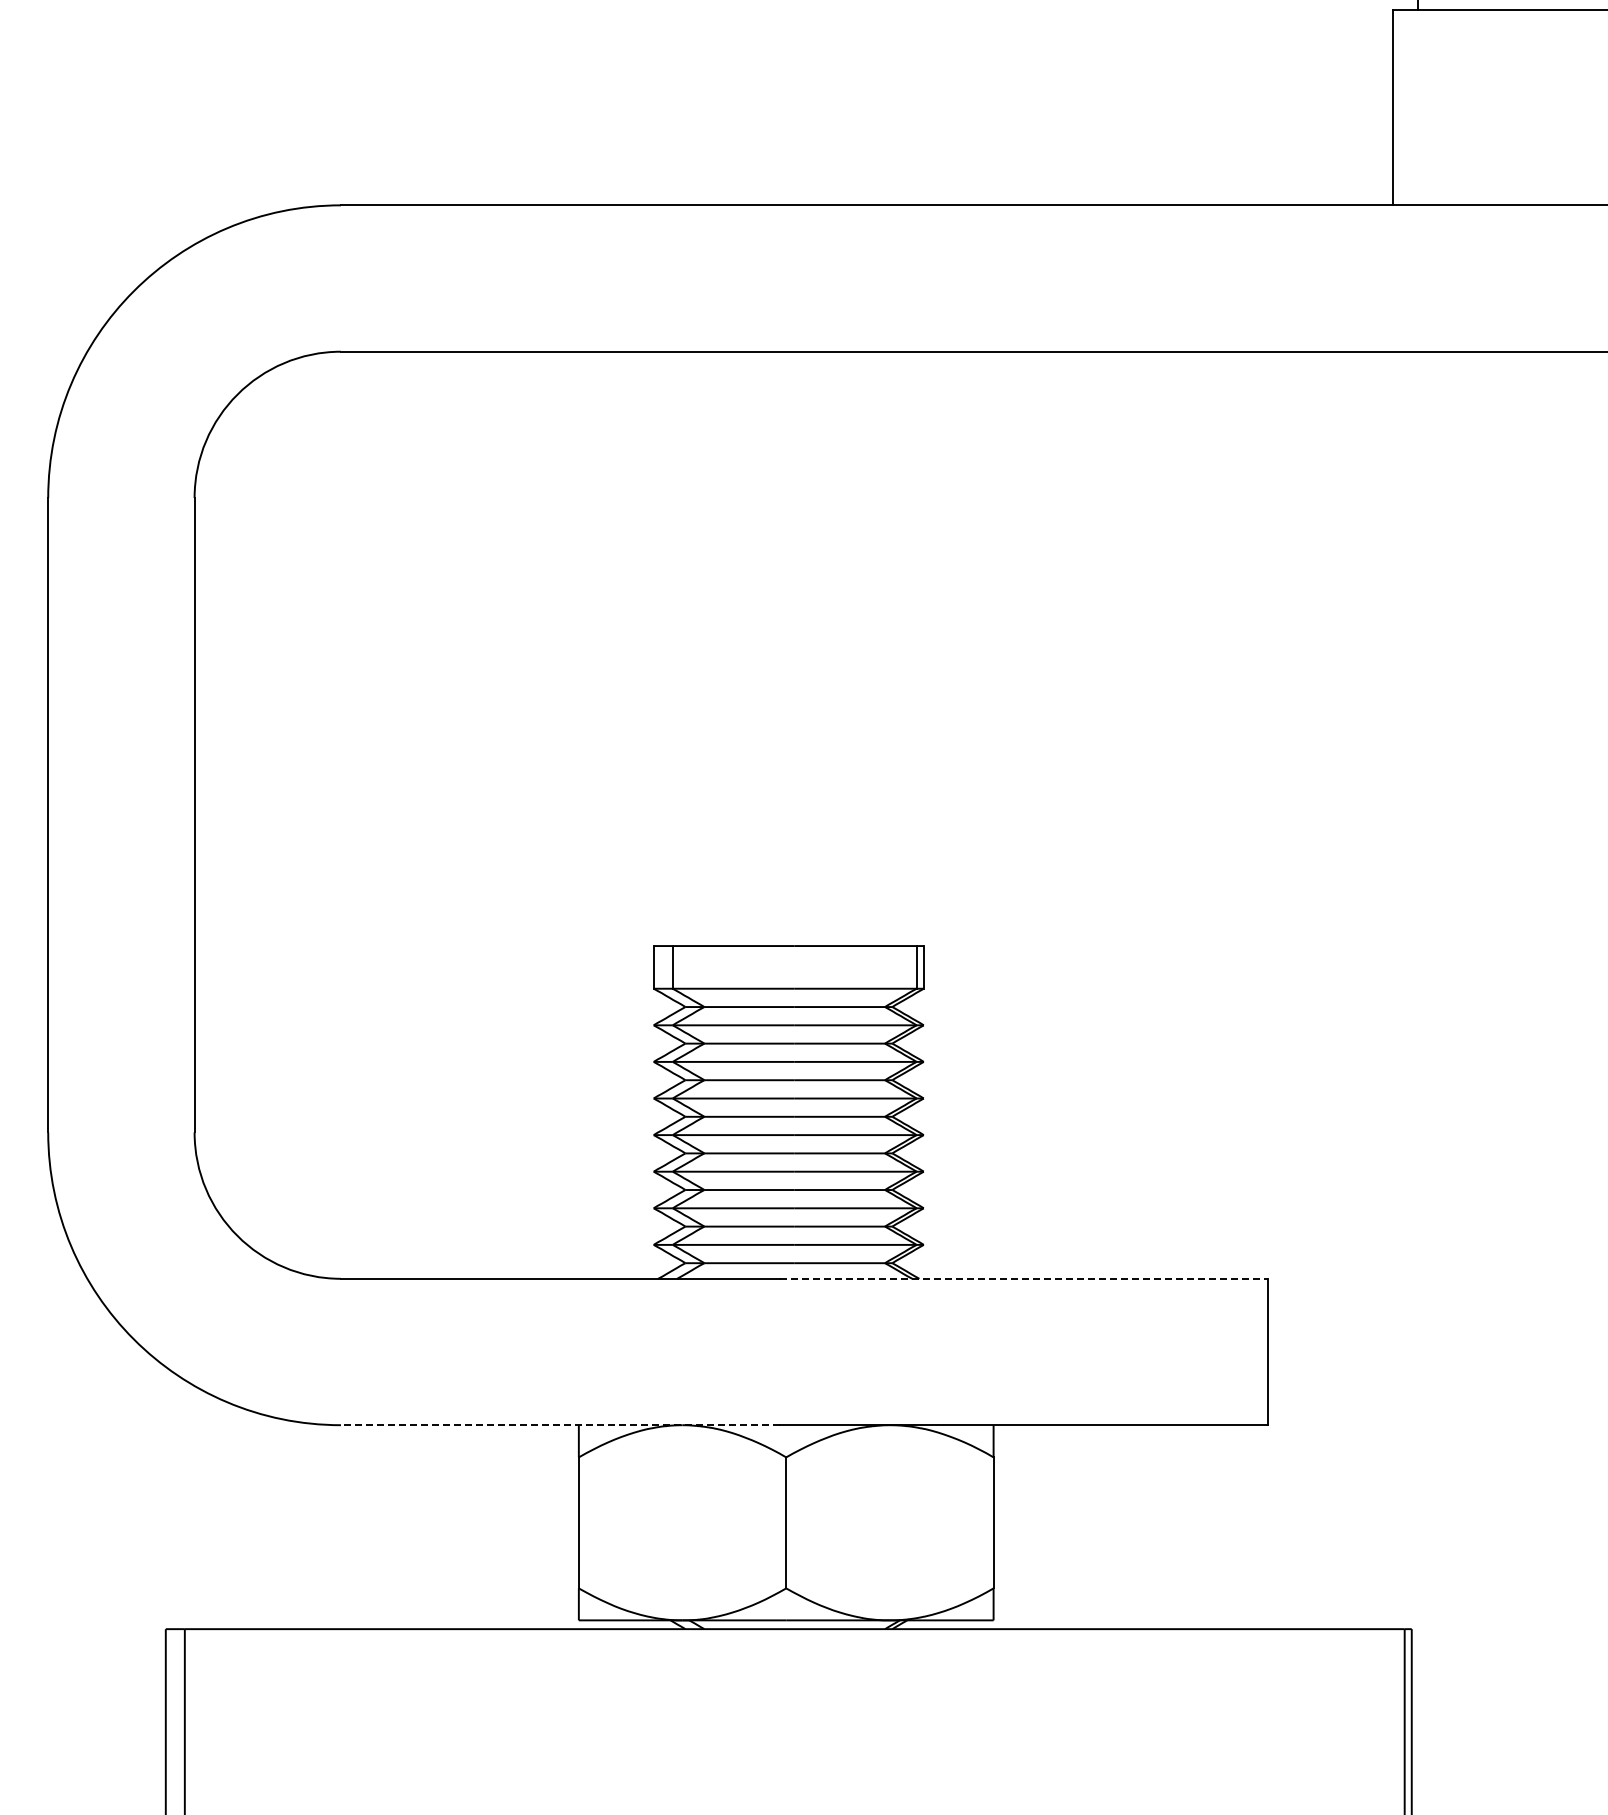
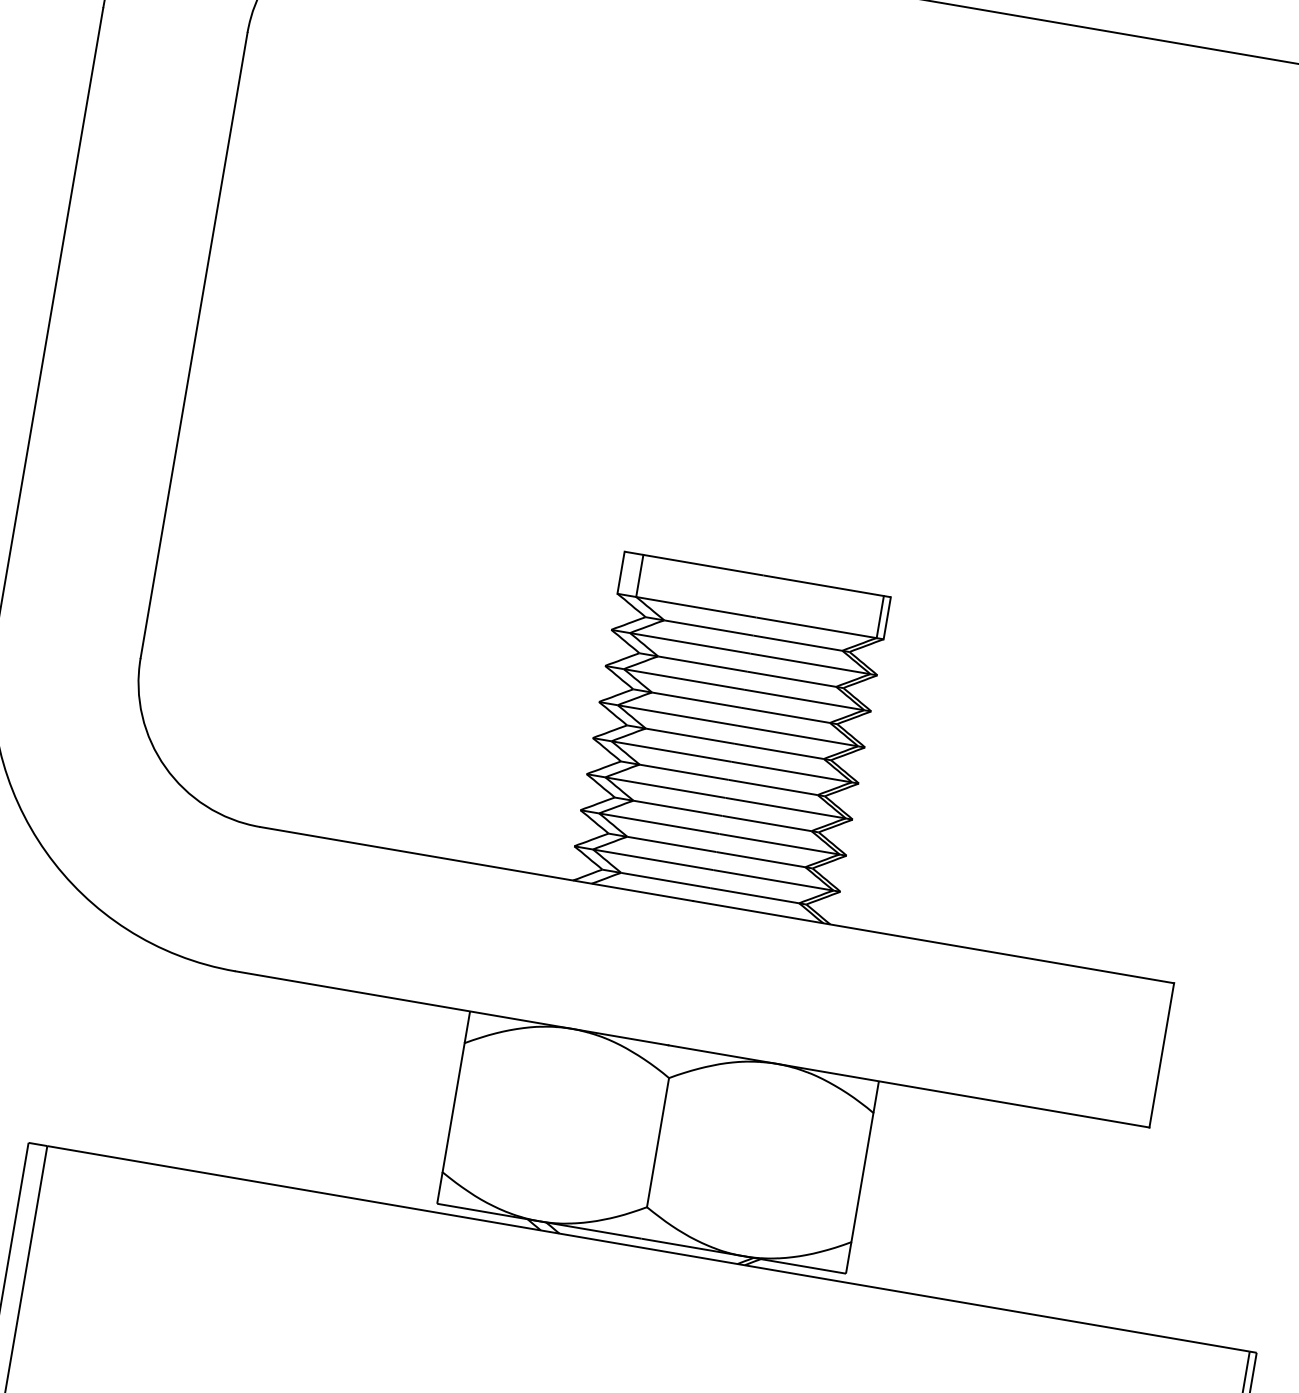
line: (1024, 1278) -> (934, 941), dashed -> solid
line: (560, 1425) -> (451, 1008), dashed -> solid

